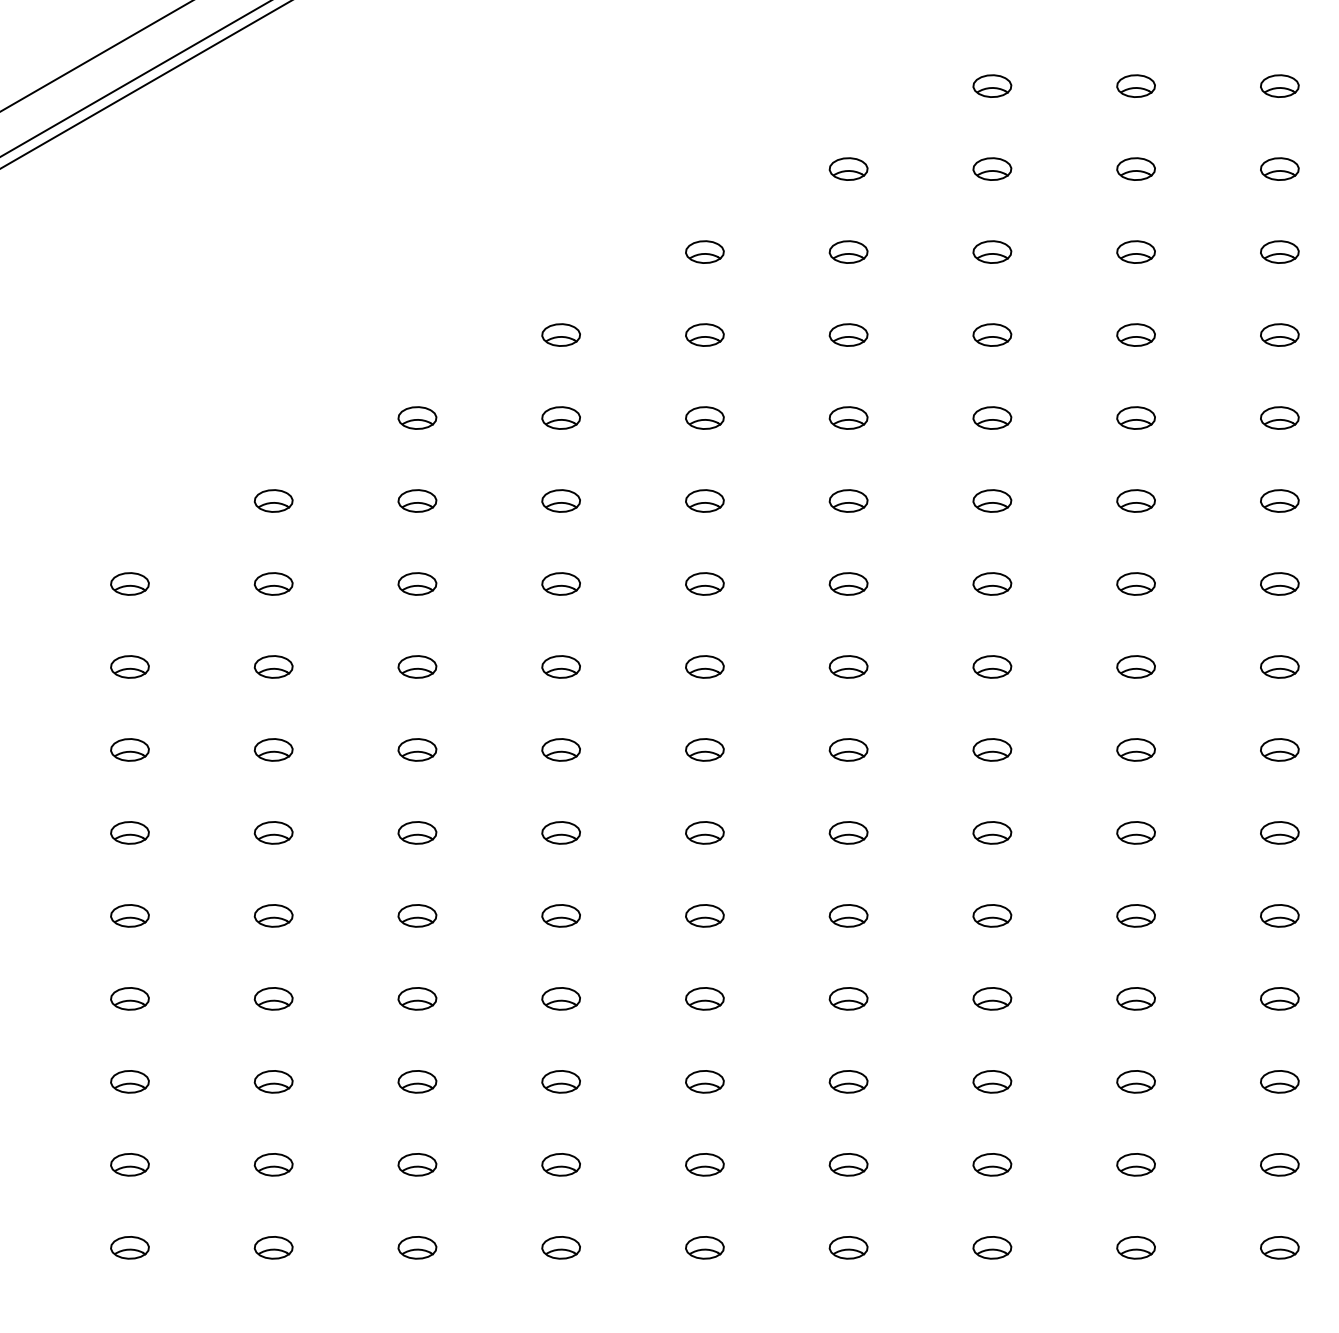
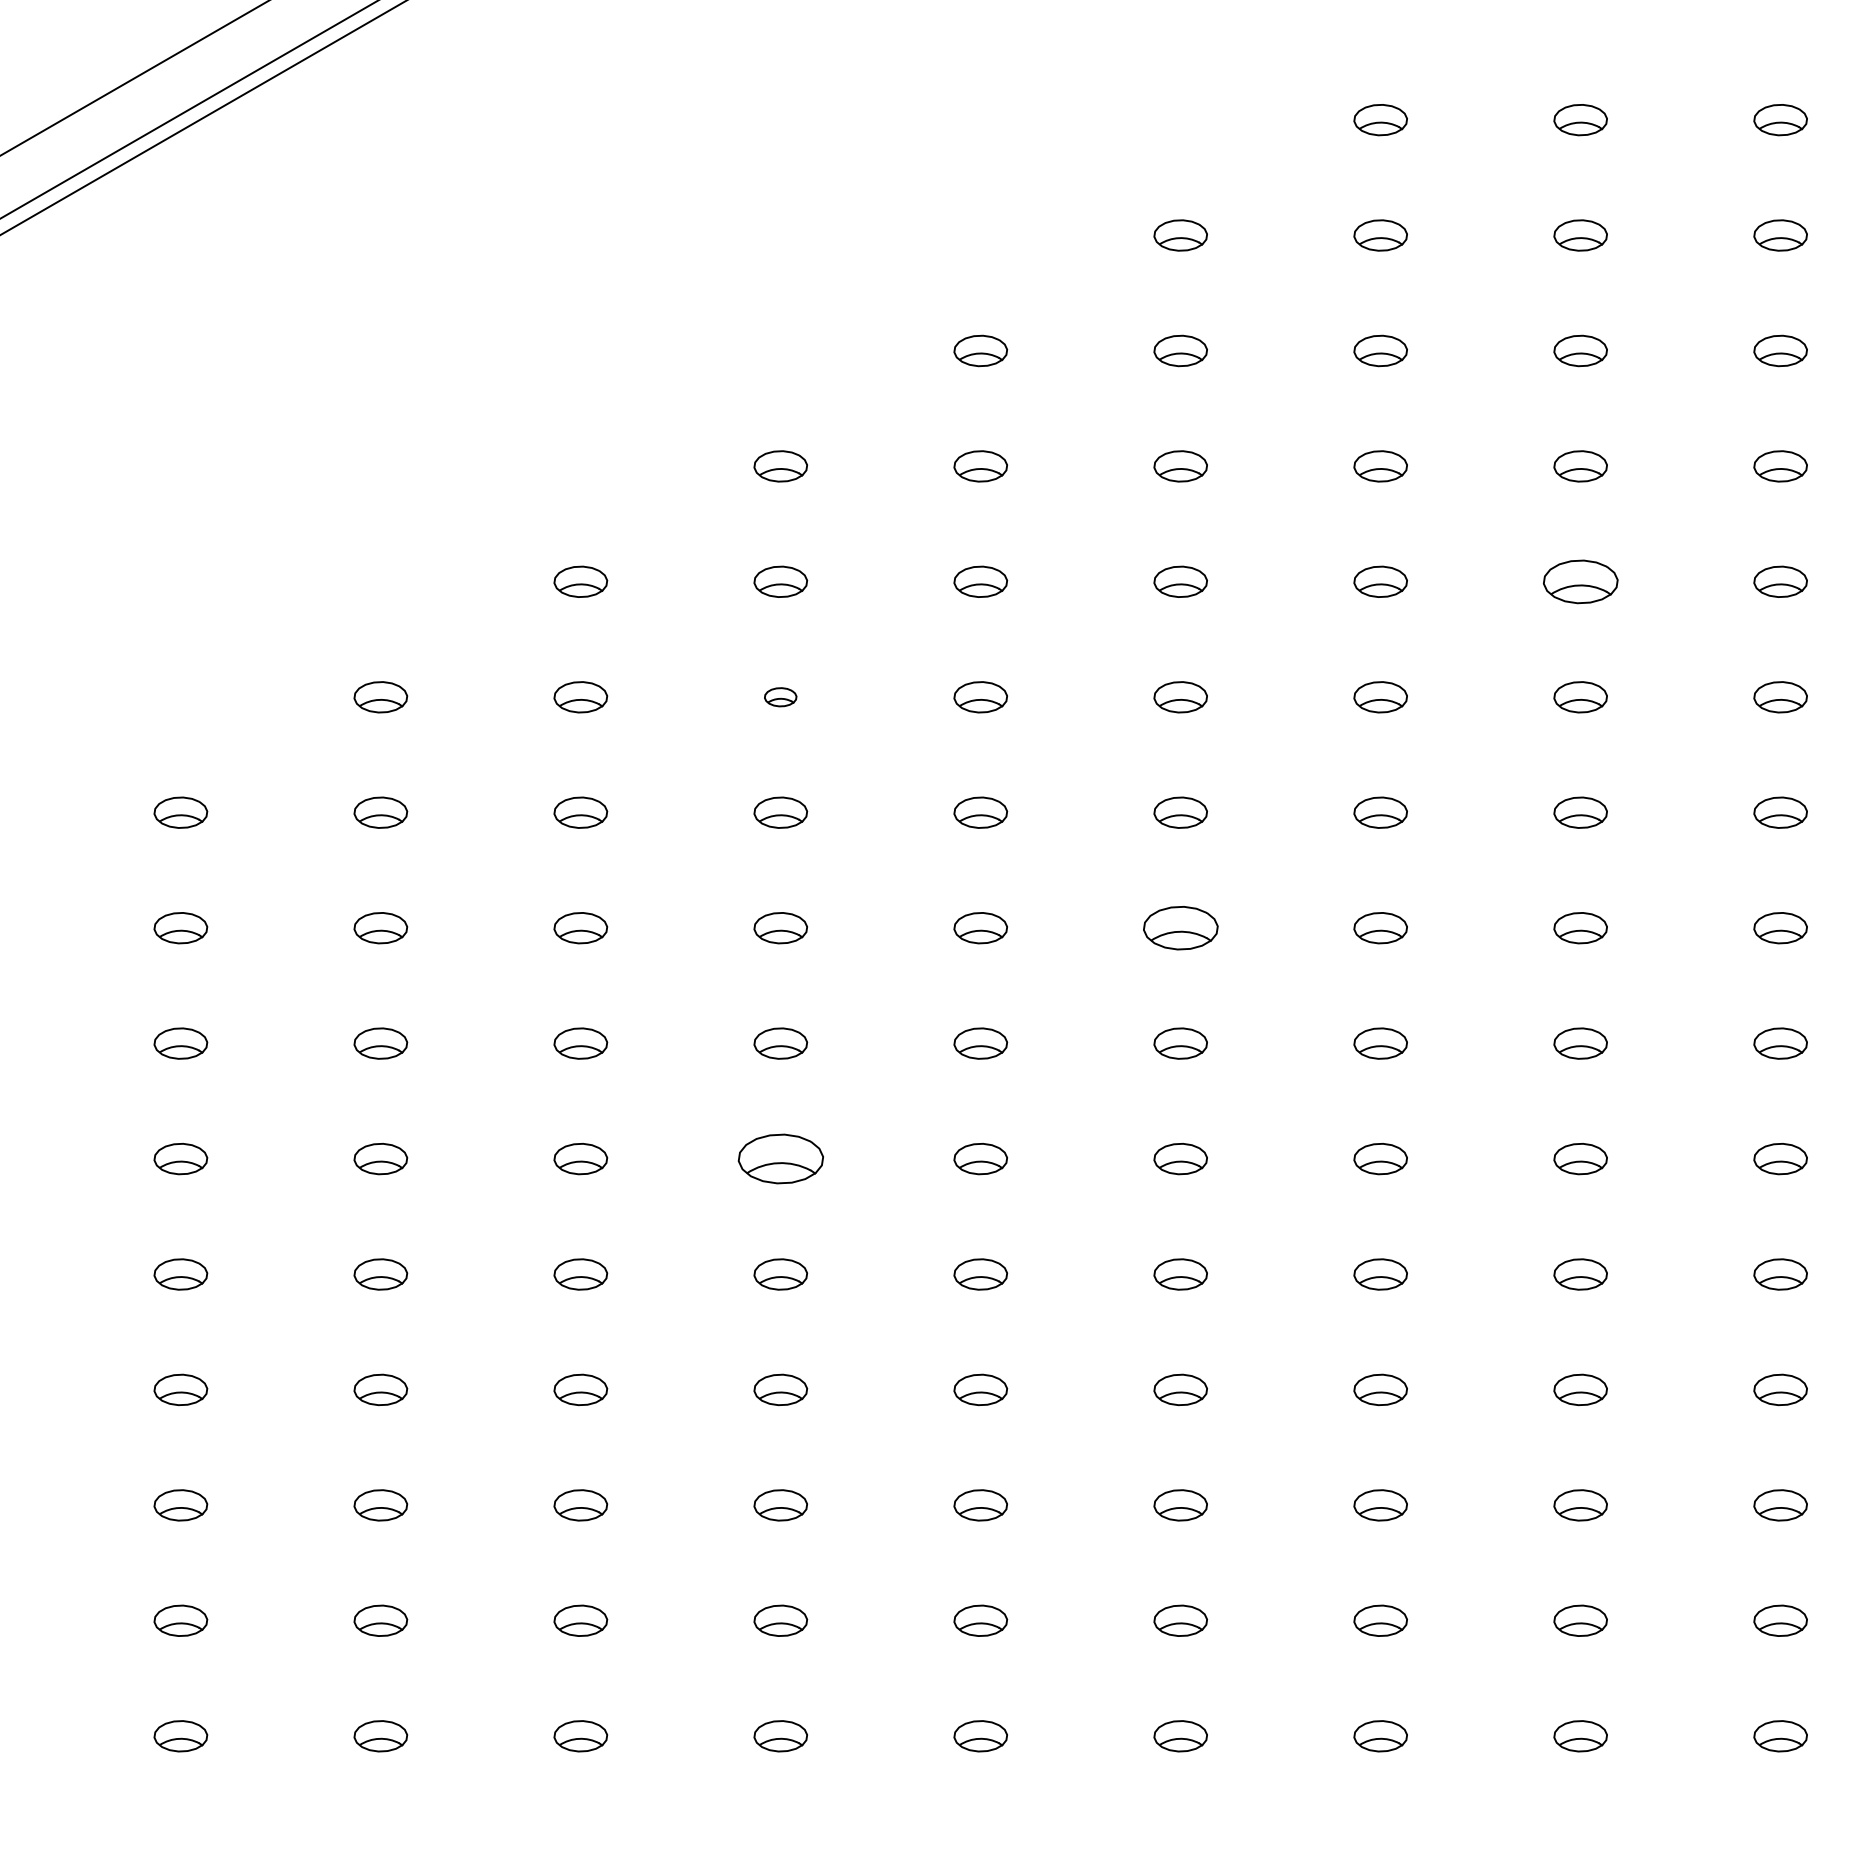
part: (1135, 417) -> (1579, 581), size x1.4
part: (560, 500) -> (779, 696), size x0.6
part: (848, 666) -> (1180, 927), size x1.4
part: (560, 832) -> (779, 1158), size x1.6

